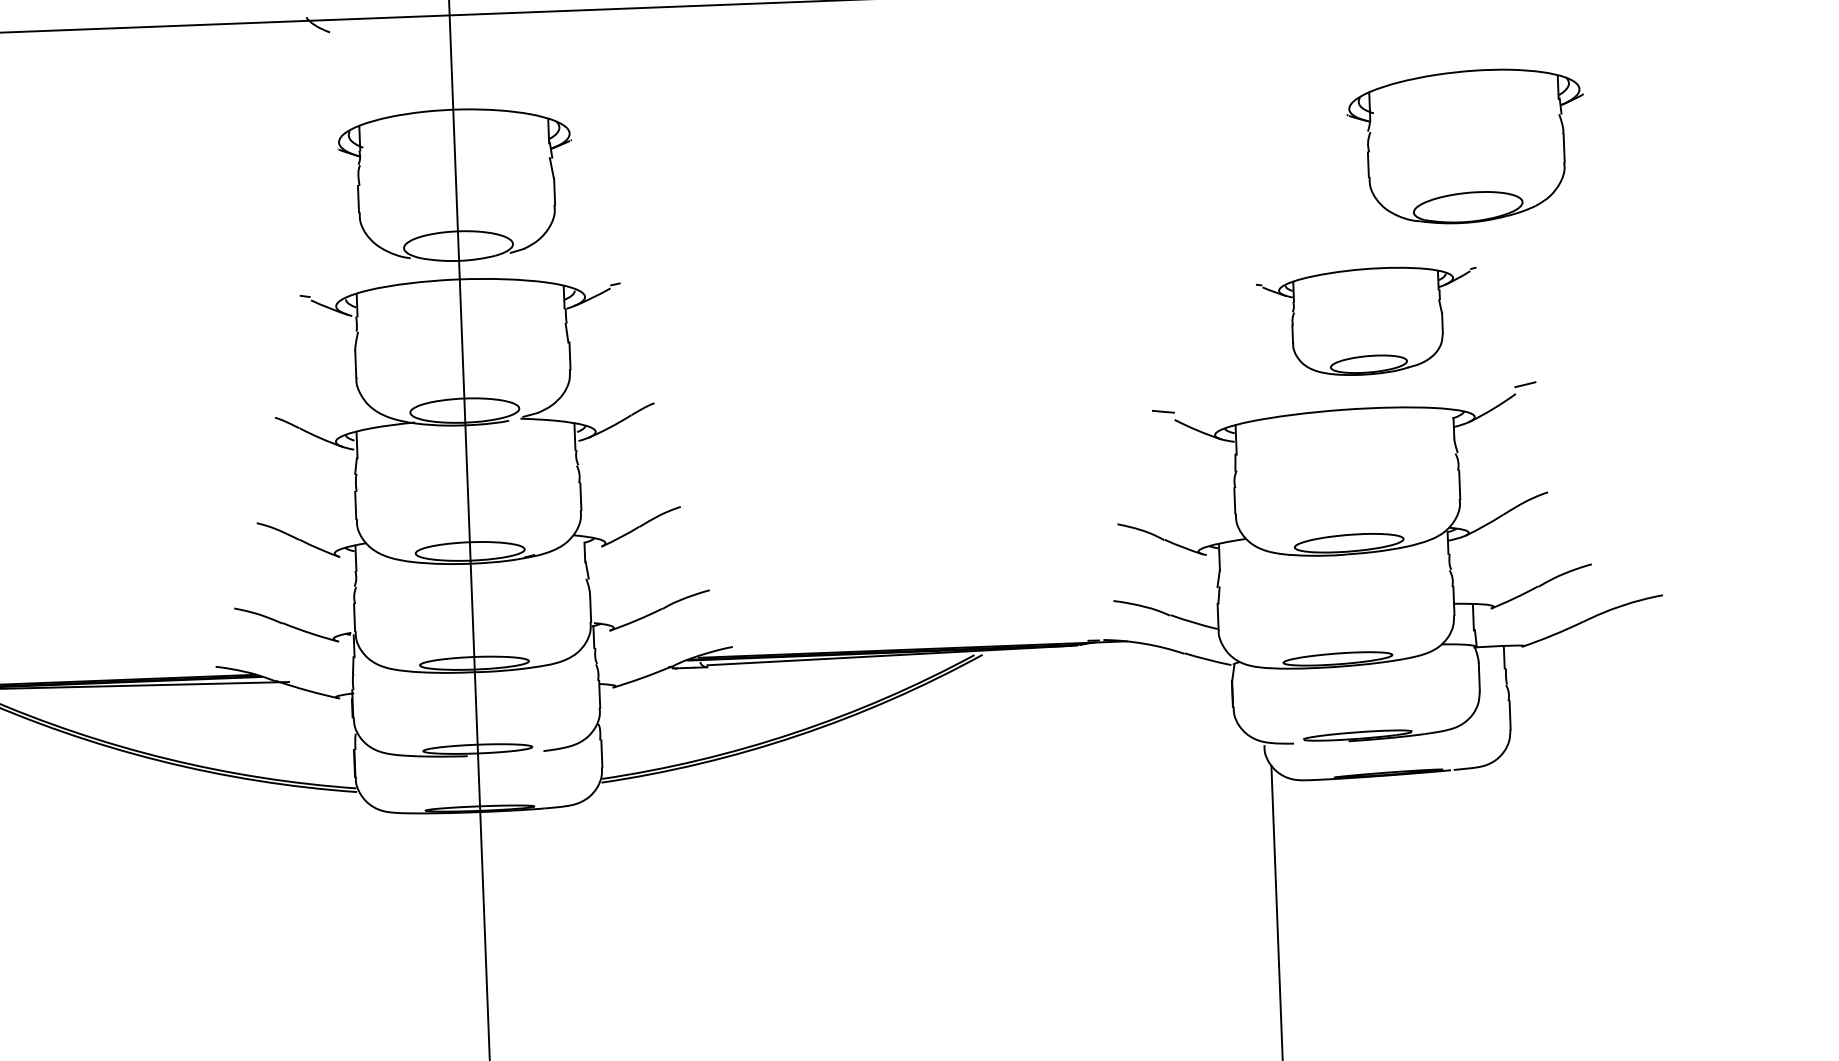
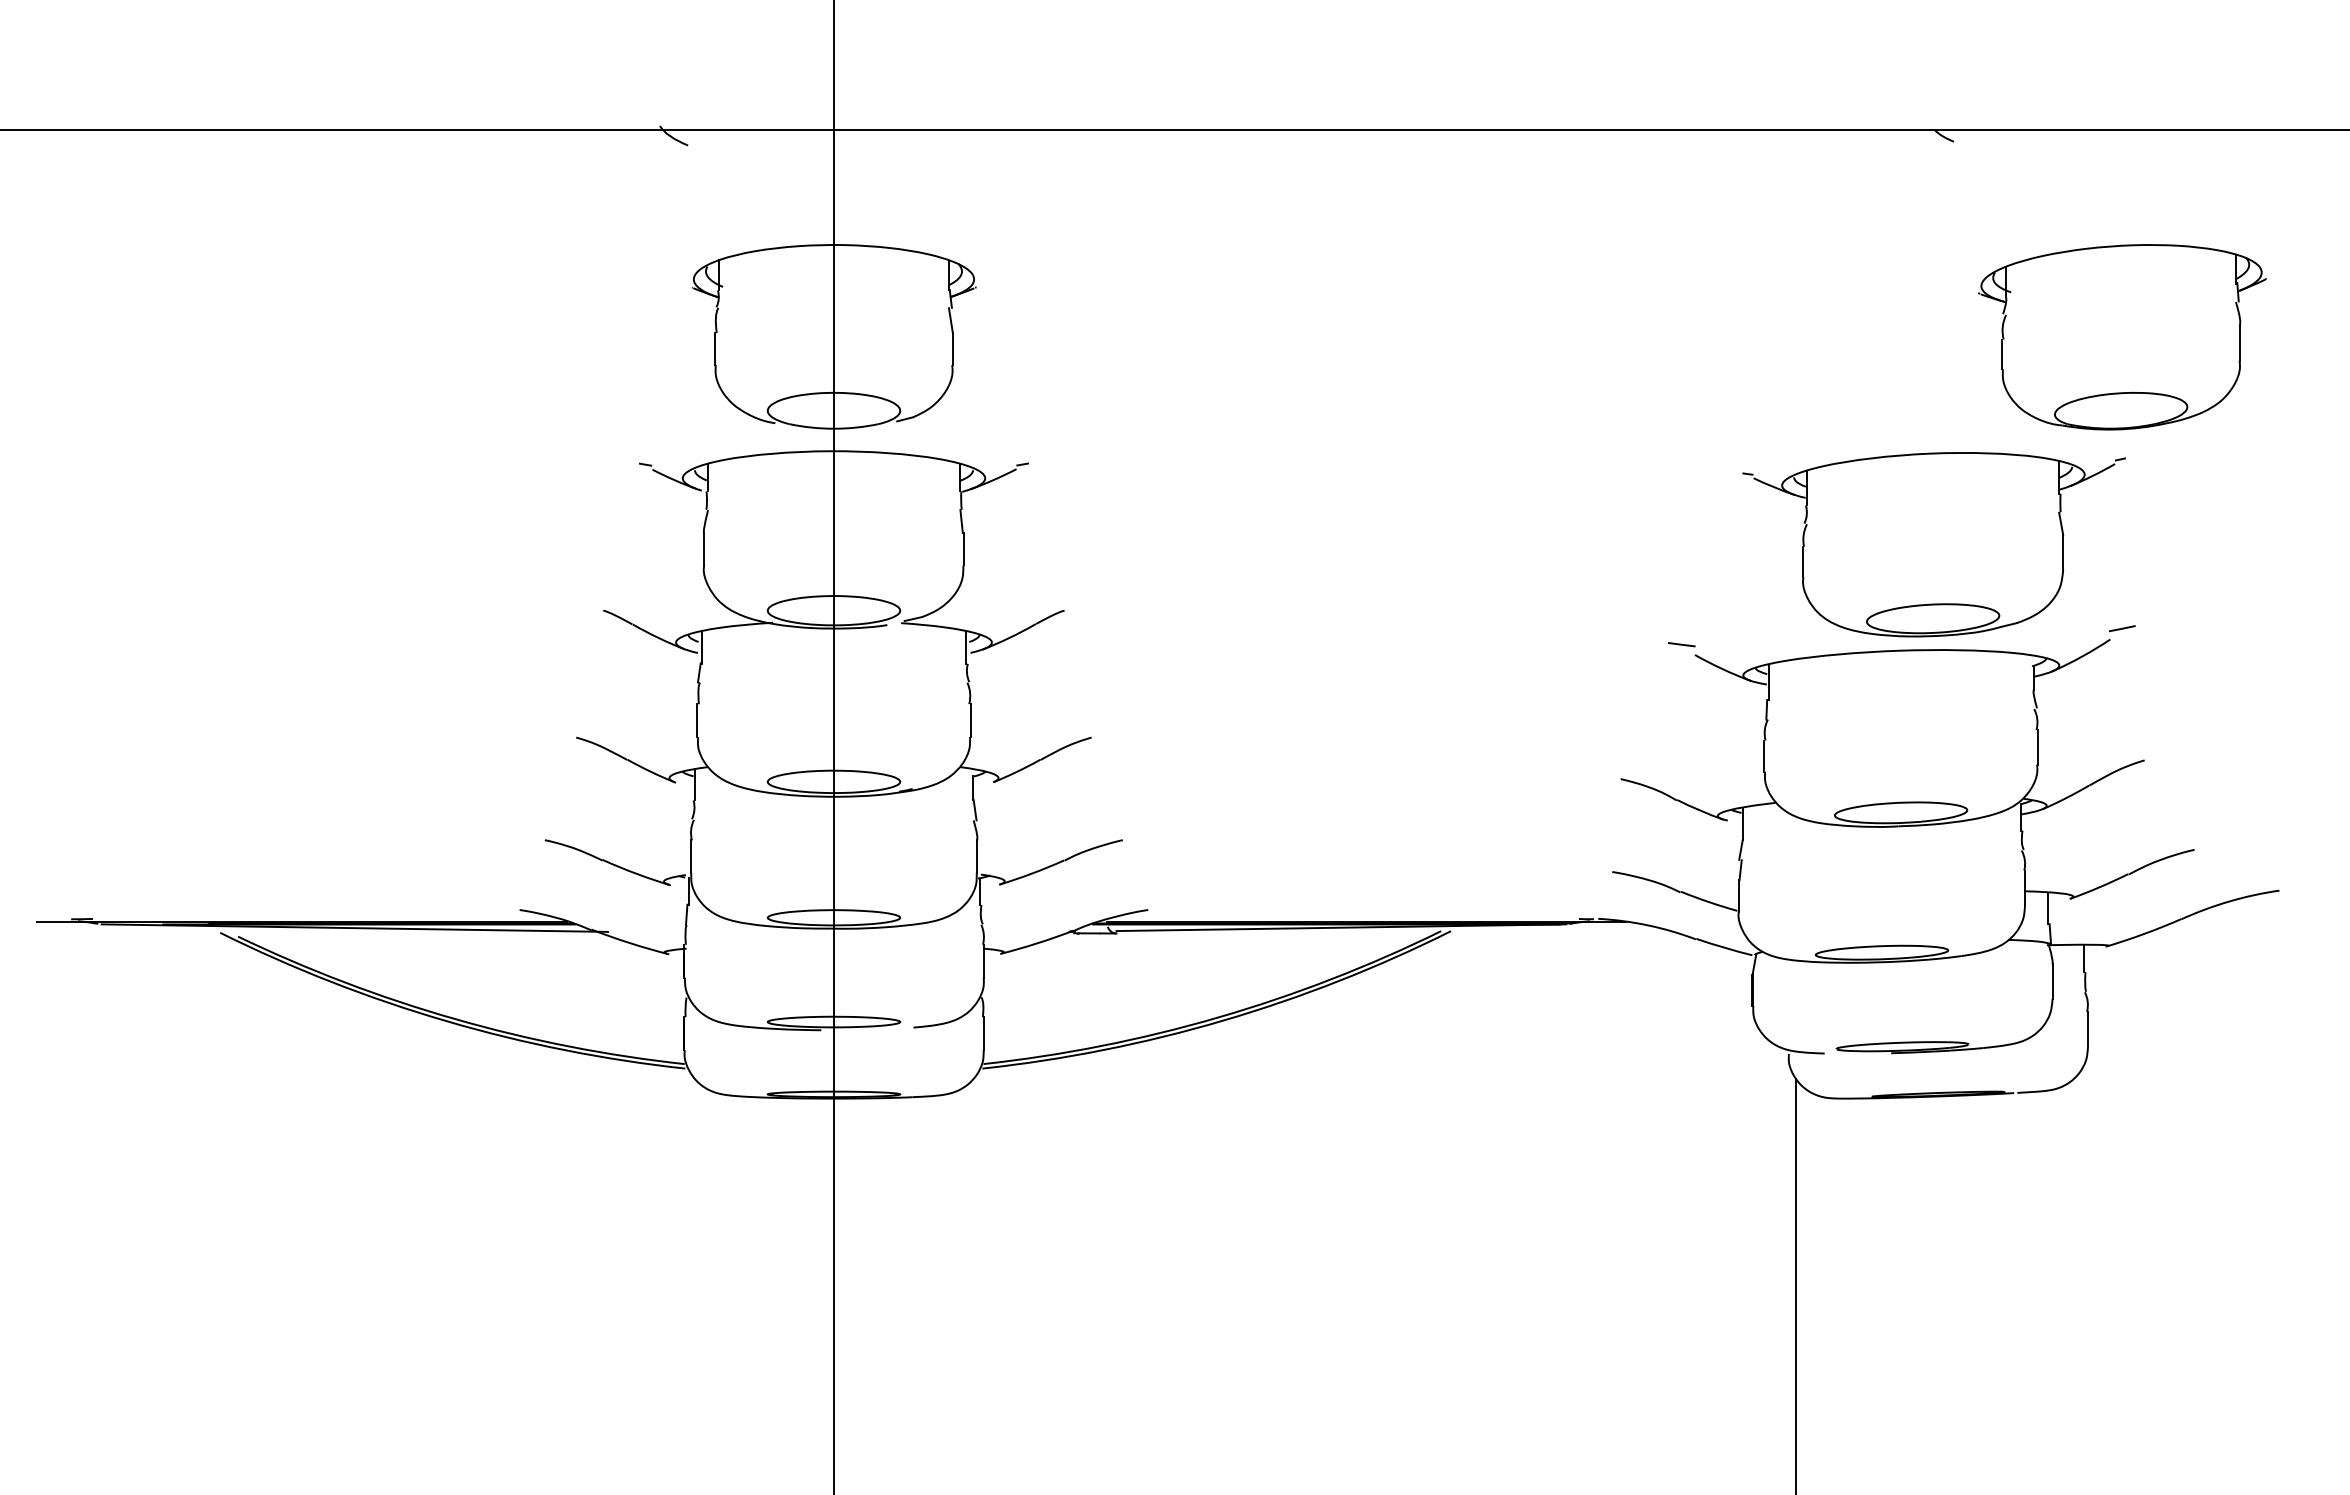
part: (1466, 146) -> (2122, 337), moved
part: (1367, 321) -> (1933, 544), size x1.43

